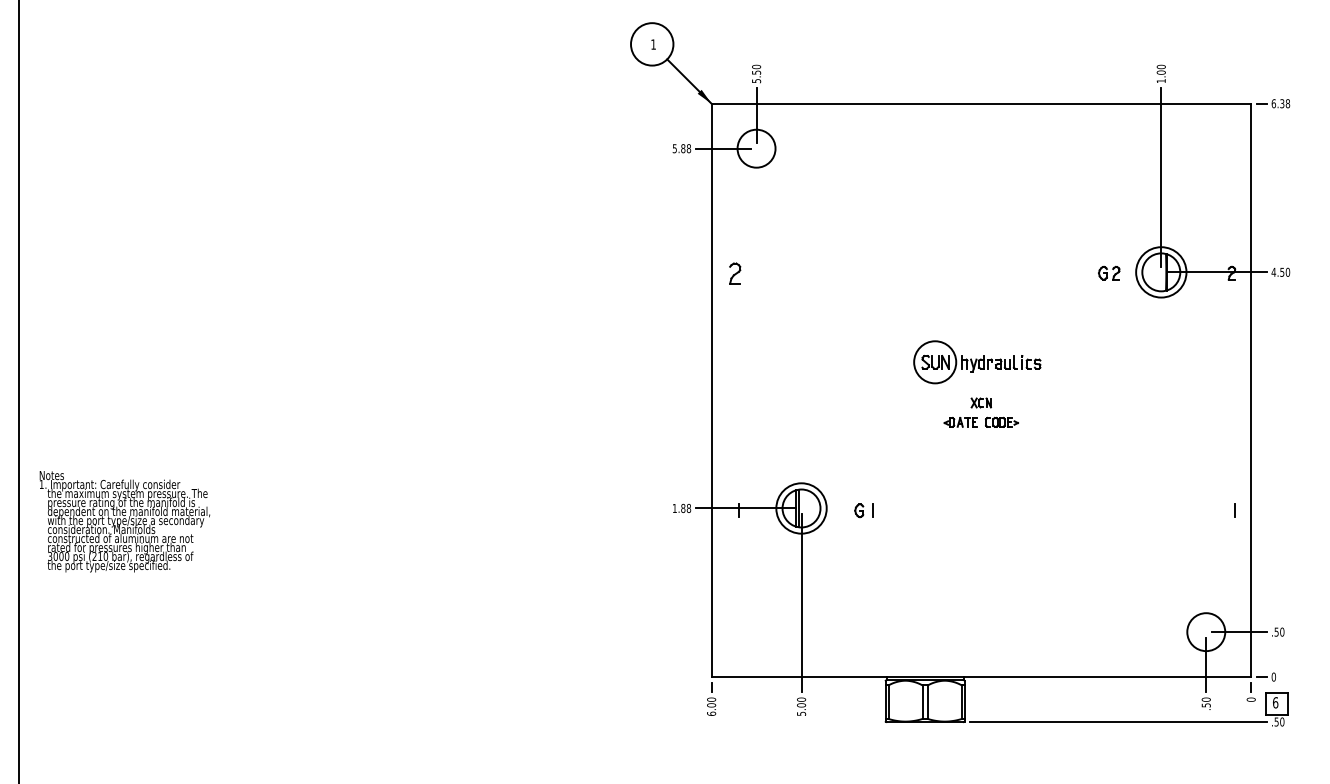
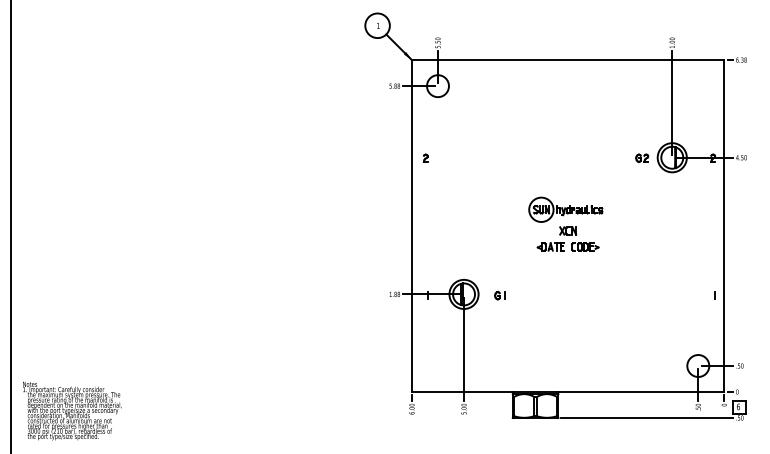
part: (734, 271) -> (425, 157), size x0.62
part: (980, 411) -> (567, 238), size x1.43
text: (125, 520) -> (72, 410), moved

